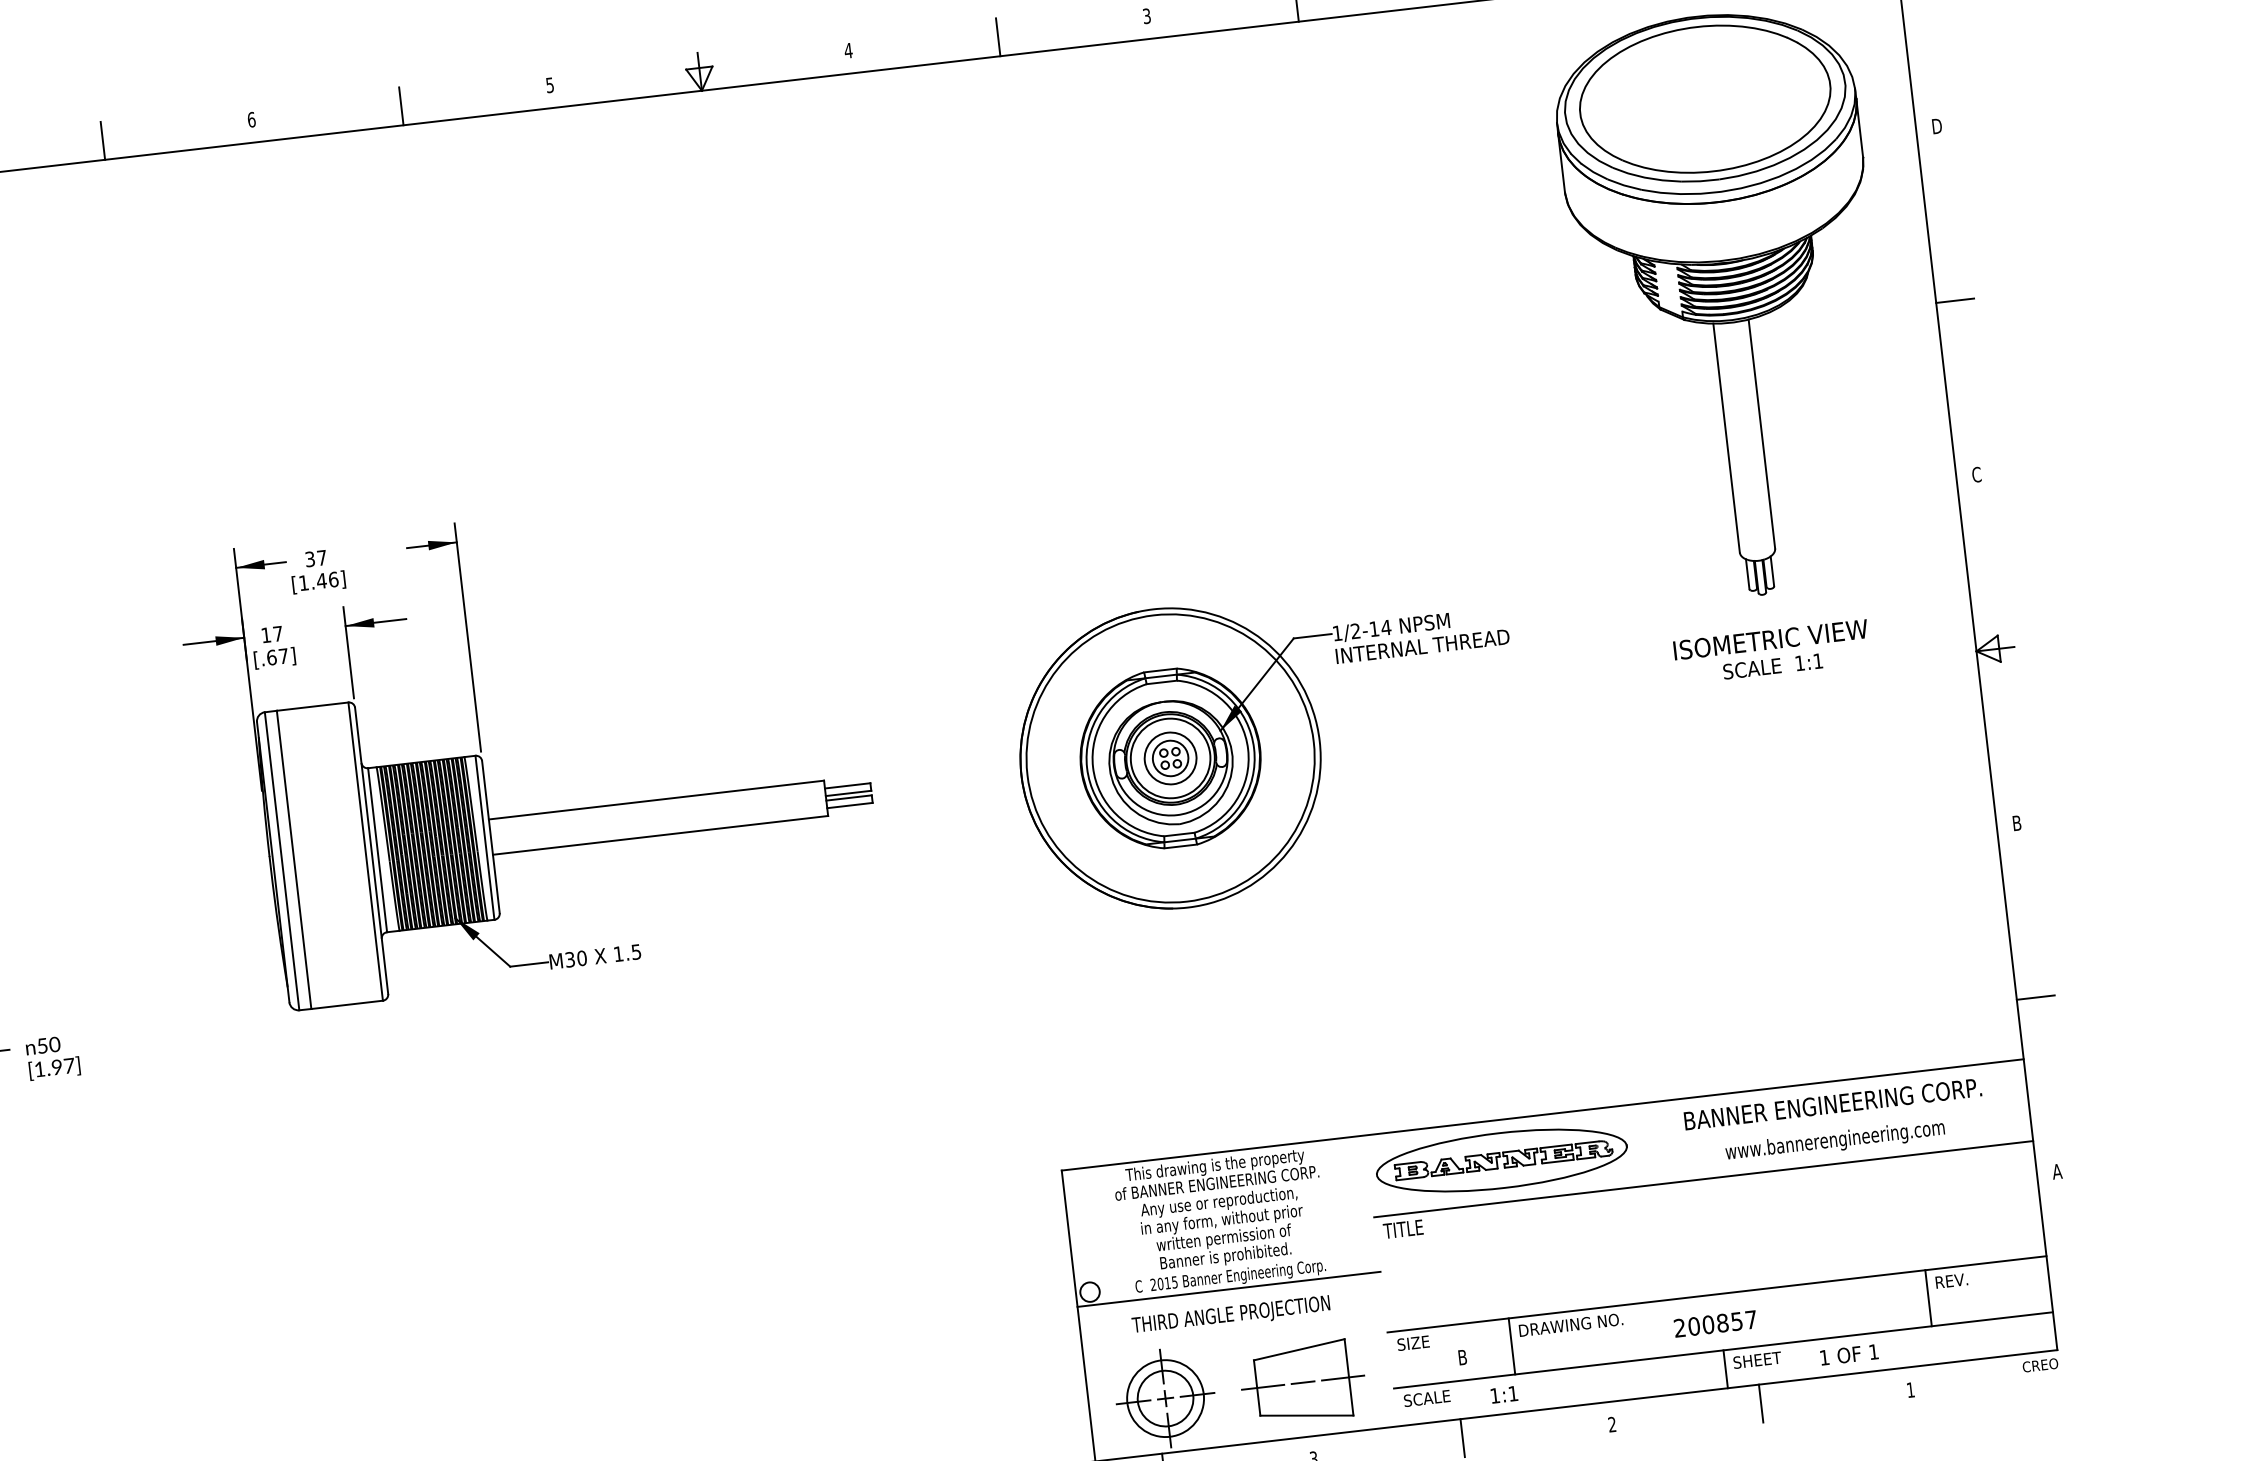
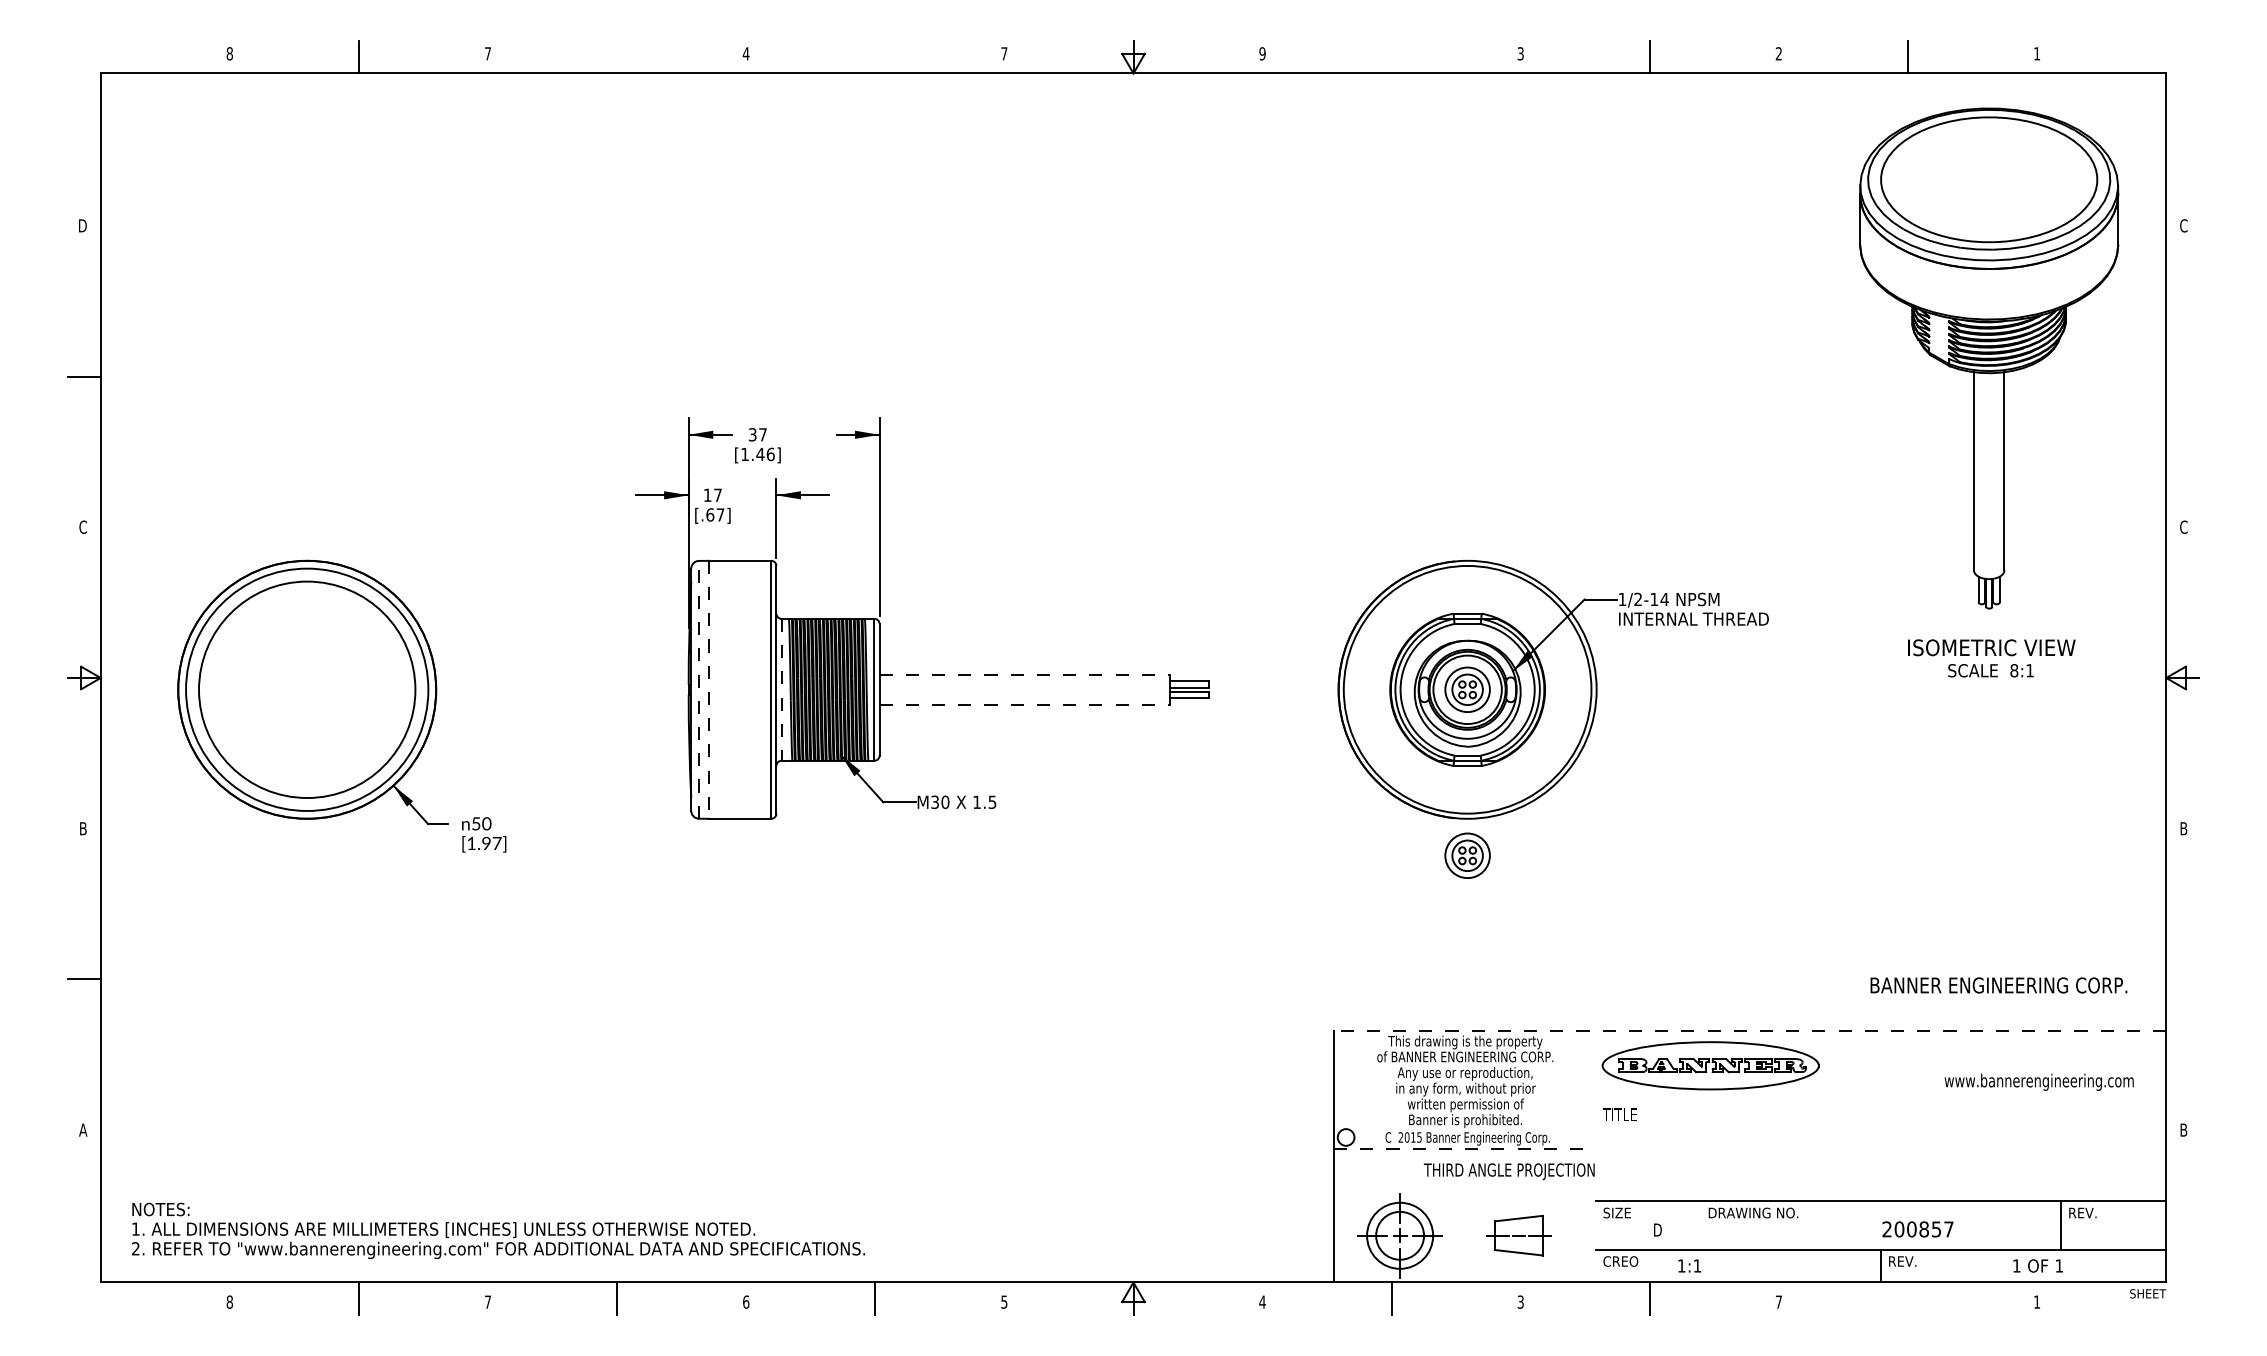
line: (997, 36) -> (1391, 56), removed
text: (848, 50) -> (1262, 53), 4 -> 9
text: (550, 84) -> (1004, 53), 5 -> 7
line: (401, 105) -> (875, 56), removed
text: (250, 119) -> (745, 53), 6 -> 4
text: (1937, 125) -> (2184, 225), D -> C
line: (103, 140) -> (617, 56), removed
line: (1955, 300) -> (2182, 376), removed
text: (1800, 663) -> (2014, 670), 1:1 -> 8:1
line: (656, 800) -> (1024, 674), solid -> dashed
line: (660, 835) -> (1024, 705), solid -> dashed
line: (377, 849) -> (781, 689), solid -> dashed
line: (294, 859) -> (709, 689), solid -> dashed
line: (281, 860) -> (698, 689), solid -> dashed
part: (1192, 950) -> (1467, 855), added
line: (2035, 997) -> (2182, 979), removed
text: (1832, 1104) -> (1998, 985), moved
line: (1541, 1114) -> (1749, 1030), solid -> dashed
text: (1834, 1140) -> (2038, 1081), moved
text: (2056, 1170) -> (2183, 1129), A -> B
line: (1704, 1178) -> (1881, 1101), removed
line: (1229, 1288) -> (1465, 1148), solid -> dashed
text: (1230, 1315) -> (1508, 1171), moved
text: (1714, 1324) -> (1917, 1229), moved
line: (1511, 1346) -> (1700, 1225), removed
text: (1848, 1354) -> (2037, 1265), moved
text: (1462, 1356) -> (1657, 1229), B -> D
text: (1756, 1360) -> (1908, 1261), SHEET -> REV.
text: (2038, 1365) -> (2148, 1293), CREO -> SHEET
part: (1302, 1382) -> (1518, 1235), size x0.6
text: (1427, 1398) -> (1623, 1261), SCALE -> CREO
line: (1761, 1403) -> (1908, 1298), removed
text: (1611, 1423) -> (1778, 1301), 2 -> 7

